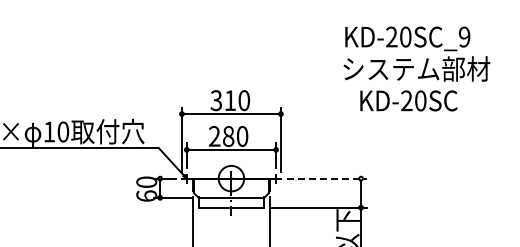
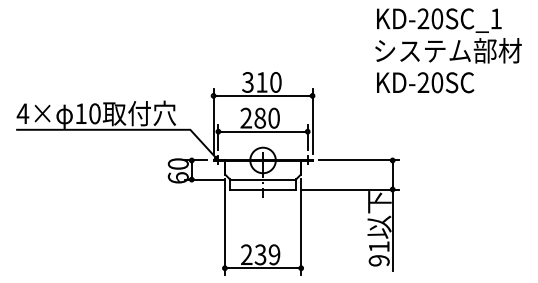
text: (463, 36) -> (495, 18), KD-20SC_9 -> KD-20SC_1
text: (408, 100) -> (425, 82), moved
line: (327, 178) -> (359, 160), dashed -> solid

